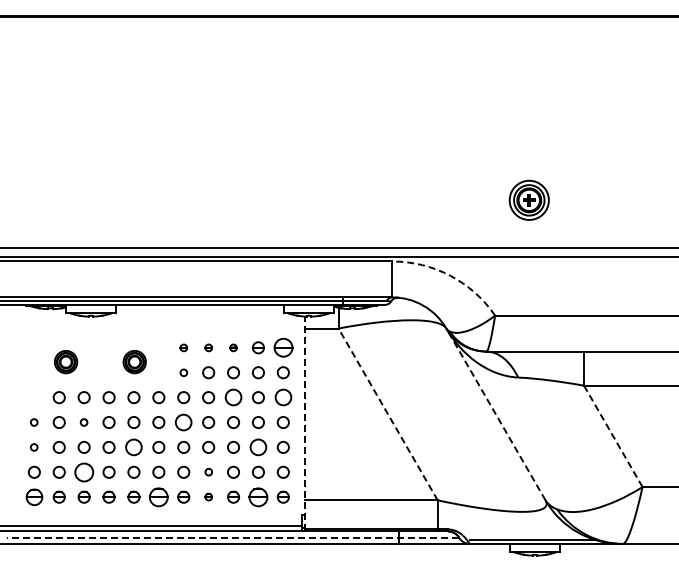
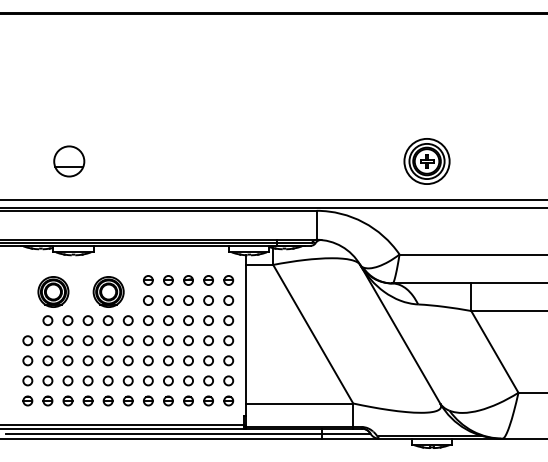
part: (85, 199) -> (69, 160), added
part: (529, 200) -> (427, 161), size x1.43
arc: (450, 275) -> (363, 222), dashed -> solid
part: (183, 347) -> (148, 280), size x1.67
part: (208, 347) -> (168, 280), size x1.67
part: (233, 347) -> (188, 280), size x1.67
part: (282, 347) -> (228, 280), size x0.62
part: (65, 361) -> (52, 291), size x1.67
part: (134, 361) -> (108, 291), size x1.67
circle: (183, 372) -> (148, 300), size x1.67
circle: (233, 397) -> (188, 320), size x0.71
circle: (282, 397) -> (228, 320), size x0.71
line: (387, 414) -> (312, 334), dashed -> solid
line: (495, 414) -> (399, 334), dashed -> solid
circle: (33, 422) -> (27, 340), size x1.67
circle: (83, 422) -> (67, 340), size x1.67
circle: (183, 422) -> (148, 340), size x0.71
line: (305, 423) -> (246, 341), dashed -> solid
line: (613, 436) -> (495, 352), dashed -> solid
circle: (33, 447) -> (27, 360), size x1.67
circle: (133, 447) -> (107, 360), size x0.71
circle: (258, 447) -> (208, 360), size x0.71
circle: (83, 471) -> (67, 380), size x0.62
circle: (208, 471) -> (168, 380), size x1.67
part: (33, 496) -> (27, 400), size x0.71
part: (158, 496) -> (127, 400), size x0.62
part: (208, 496) -> (168, 400), size x1.67
part: (258, 496) -> (208, 400), size x0.62
line: (232, 537) -> (187, 433), dashed -> solid

